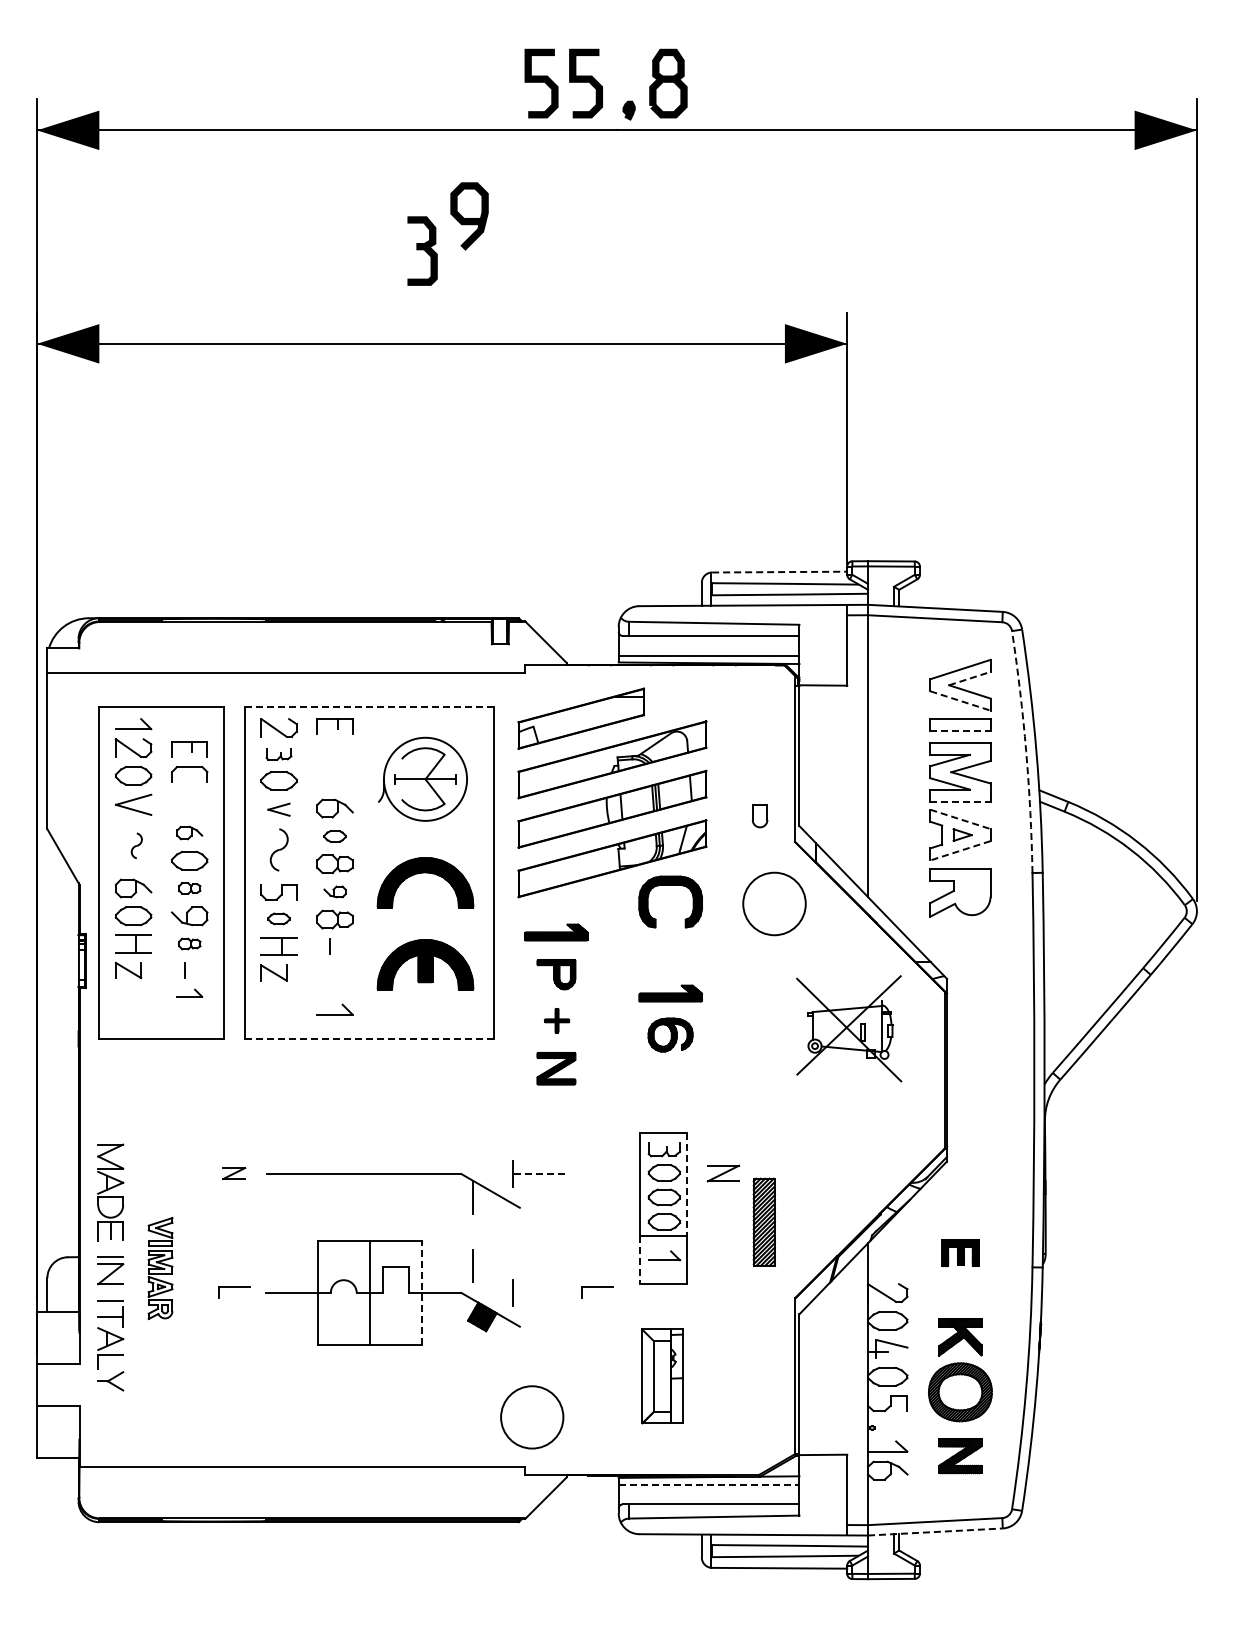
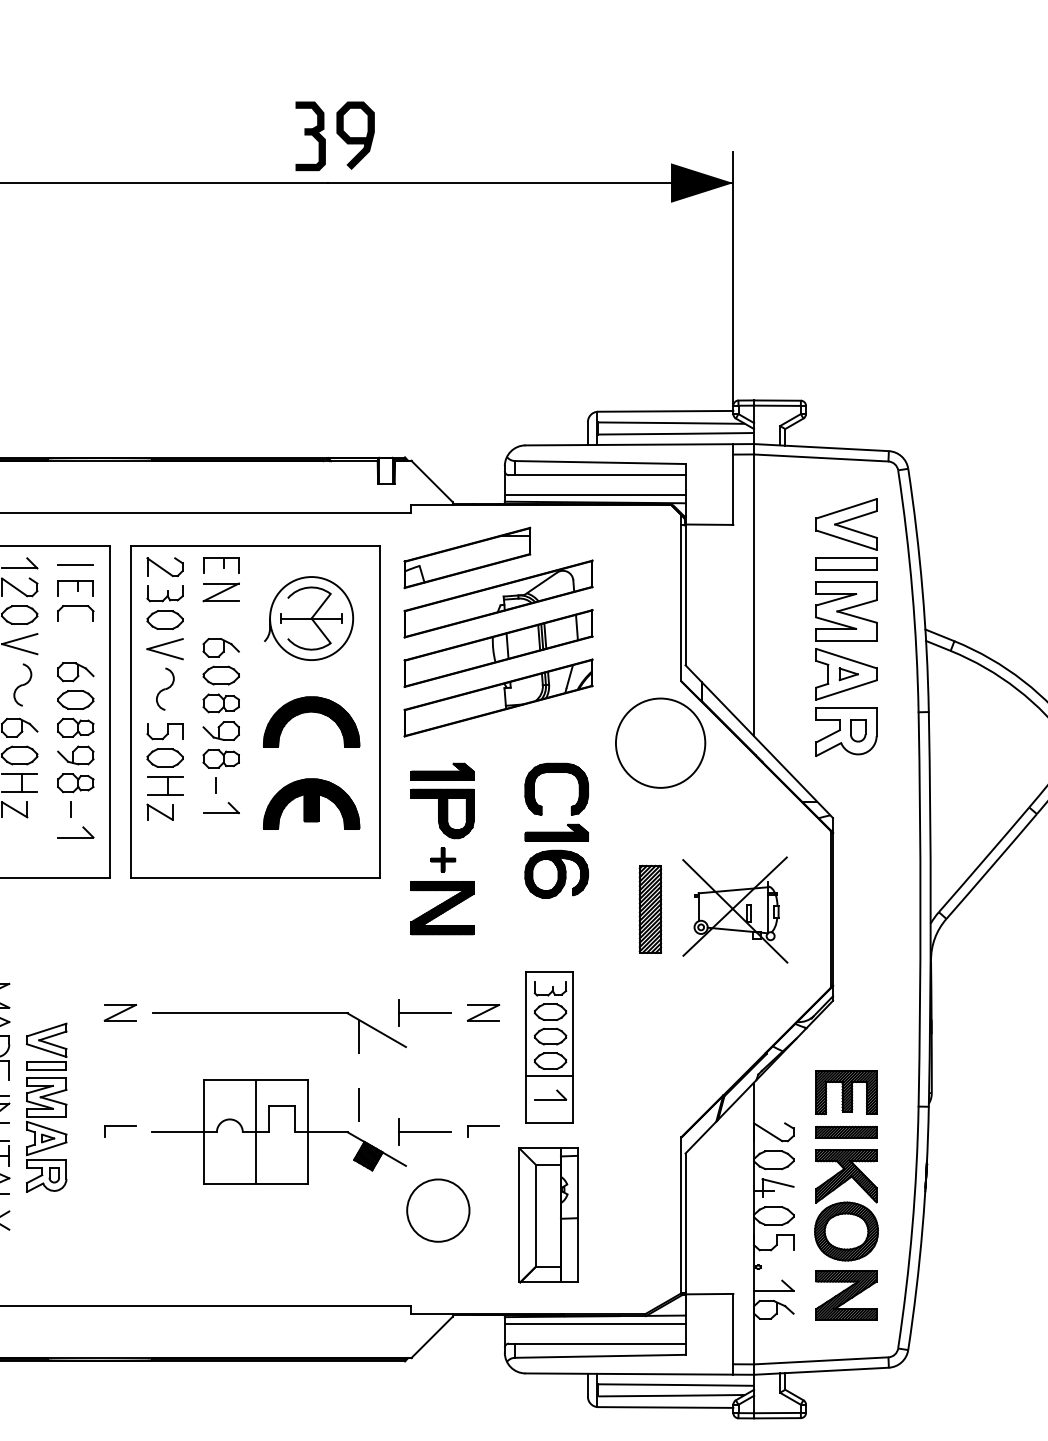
curve: (469, 218) -> (355, 137), moved
part: (422, 250) -> (310, 135), moved
line: (779, 572) -> (665, 411), dashed -> solid
line: (969, 678) -> (855, 517), dashed -> solid
line: (960, 700) -> (846, 539), dashed -> solid
line: (369, 706) -> (255, 545), dashed -> solid
line: (189, 725) -> (75, 564), added
line: (960, 730) -> (846, 569), dashed -> solid
arc: (1026, 751) -> (912, 590), dashed -> solid
part: (334, 752) -> (220, 591), added
part: (278, 754) -> (164, 593), size x1.43
line: (960, 801) -> (846, 640), dashed -> solid
part: (278, 809) -> (164, 648), size x1.67
part: (759, 816) -> (857, 730), moved
line: (960, 819) -> (846, 658), dashed -> solid
part: (189, 832) -> (75, 671), size x1.43
part: (334, 836) -> (220, 675), size x1.67
part: (136, 845) -> (22, 684), size x1.67
line: (960, 850) -> (846, 689), dashed -> solid
part: (670, 885) -> (556, 772), moved
part: (189, 888) -> (75, 727), size x1.67
part: (334, 891) -> (220, 730), size x1.67
circle: (774, 903) -> (660, 742), size x1.43
part: (278, 918) -> (164, 757), size x1.67
part: (189, 943) -> (75, 782), size x1.67
part: (556, 974) -> (442, 813), size x1.67
part: (189, 993) -> (75, 832), size x1.43
part: (334, 1009) -> (220, 807), moved
part: (849, 1028) -> (735, 909), moved
part: (670, 1034) -> (556, 873), size x1.43
line: (369, 1039) -> (255, 878), dashed -> solid
part: (556, 1068) -> (442, 907), size x1.67
part: (233, 1173) -> (119, 1012), size x1.43
part: (722, 1173) -> (482, 1012), moved
line: (539, 1174) -> (425, 1013), dashed -> solid
line: (687, 1184) -> (573, 1023), dashed -> solid
part: (763, 1221) -> (649, 908), moved
part: (960, 1252) -> (846, 1091), size x1.67
line: (639, 1260) -> (525, 1099), dashed -> solid
part: (160, 1268) -> (46, 1107), size x1.67
line: (539, 1292) -> (425, 1131), added
part: (960, 1292) -> (846, 1131), added
line: (421, 1293) -> (307, 1132), dashed -> solid
part: (960, 1337) -> (846, 1176), size x1.43
part: (662, 1376) -> (548, 1215), size x1.43
circle: (532, 1417) -> (438, 1210), moved
part: (960, 1455) -> (846, 1294), size x1.43
line: (709, 1484) -> (595, 1323), dashed -> solid
line: (935, 1531) -> (821, 1370), dashed -> solid

